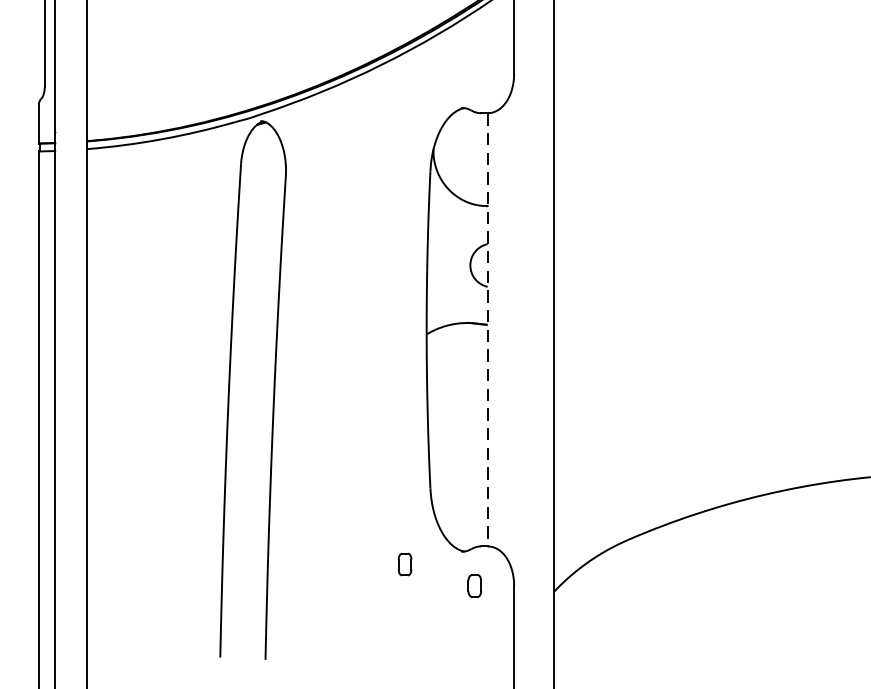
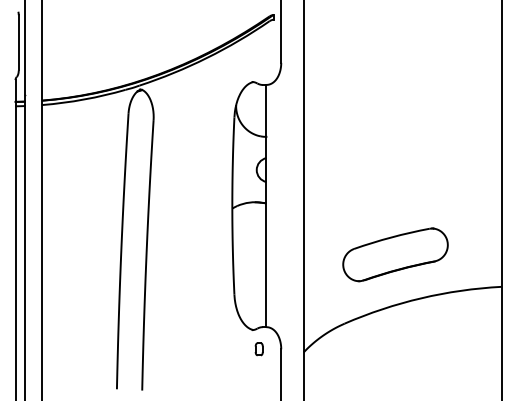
line: (487, 330) -> (266, 206), dashed -> solid
part: (718, 416) -> (395, 254), added
part: (403, 564) -> (219, 337), removed

